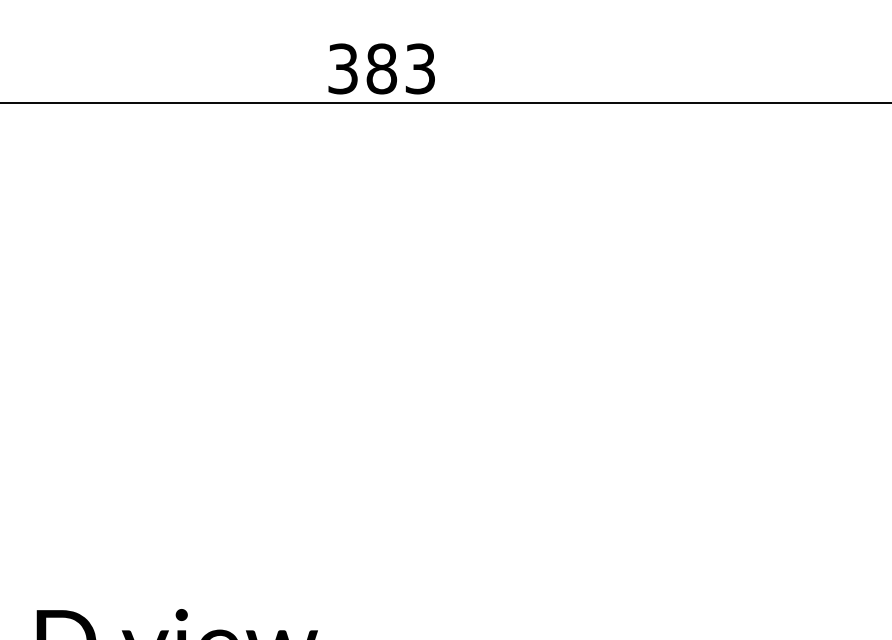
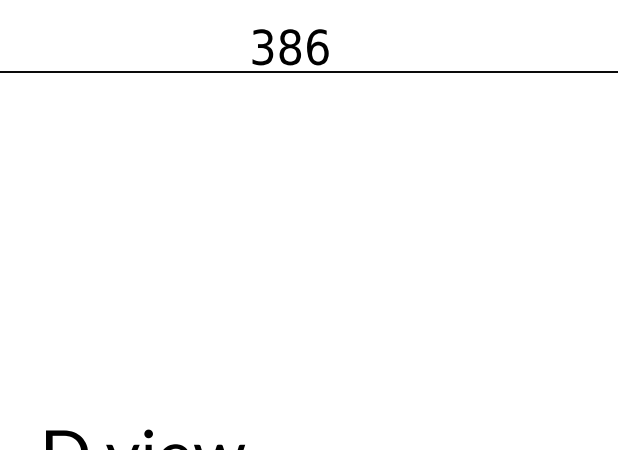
text: (420, 68) -> (317, 46), 383 -> 386

